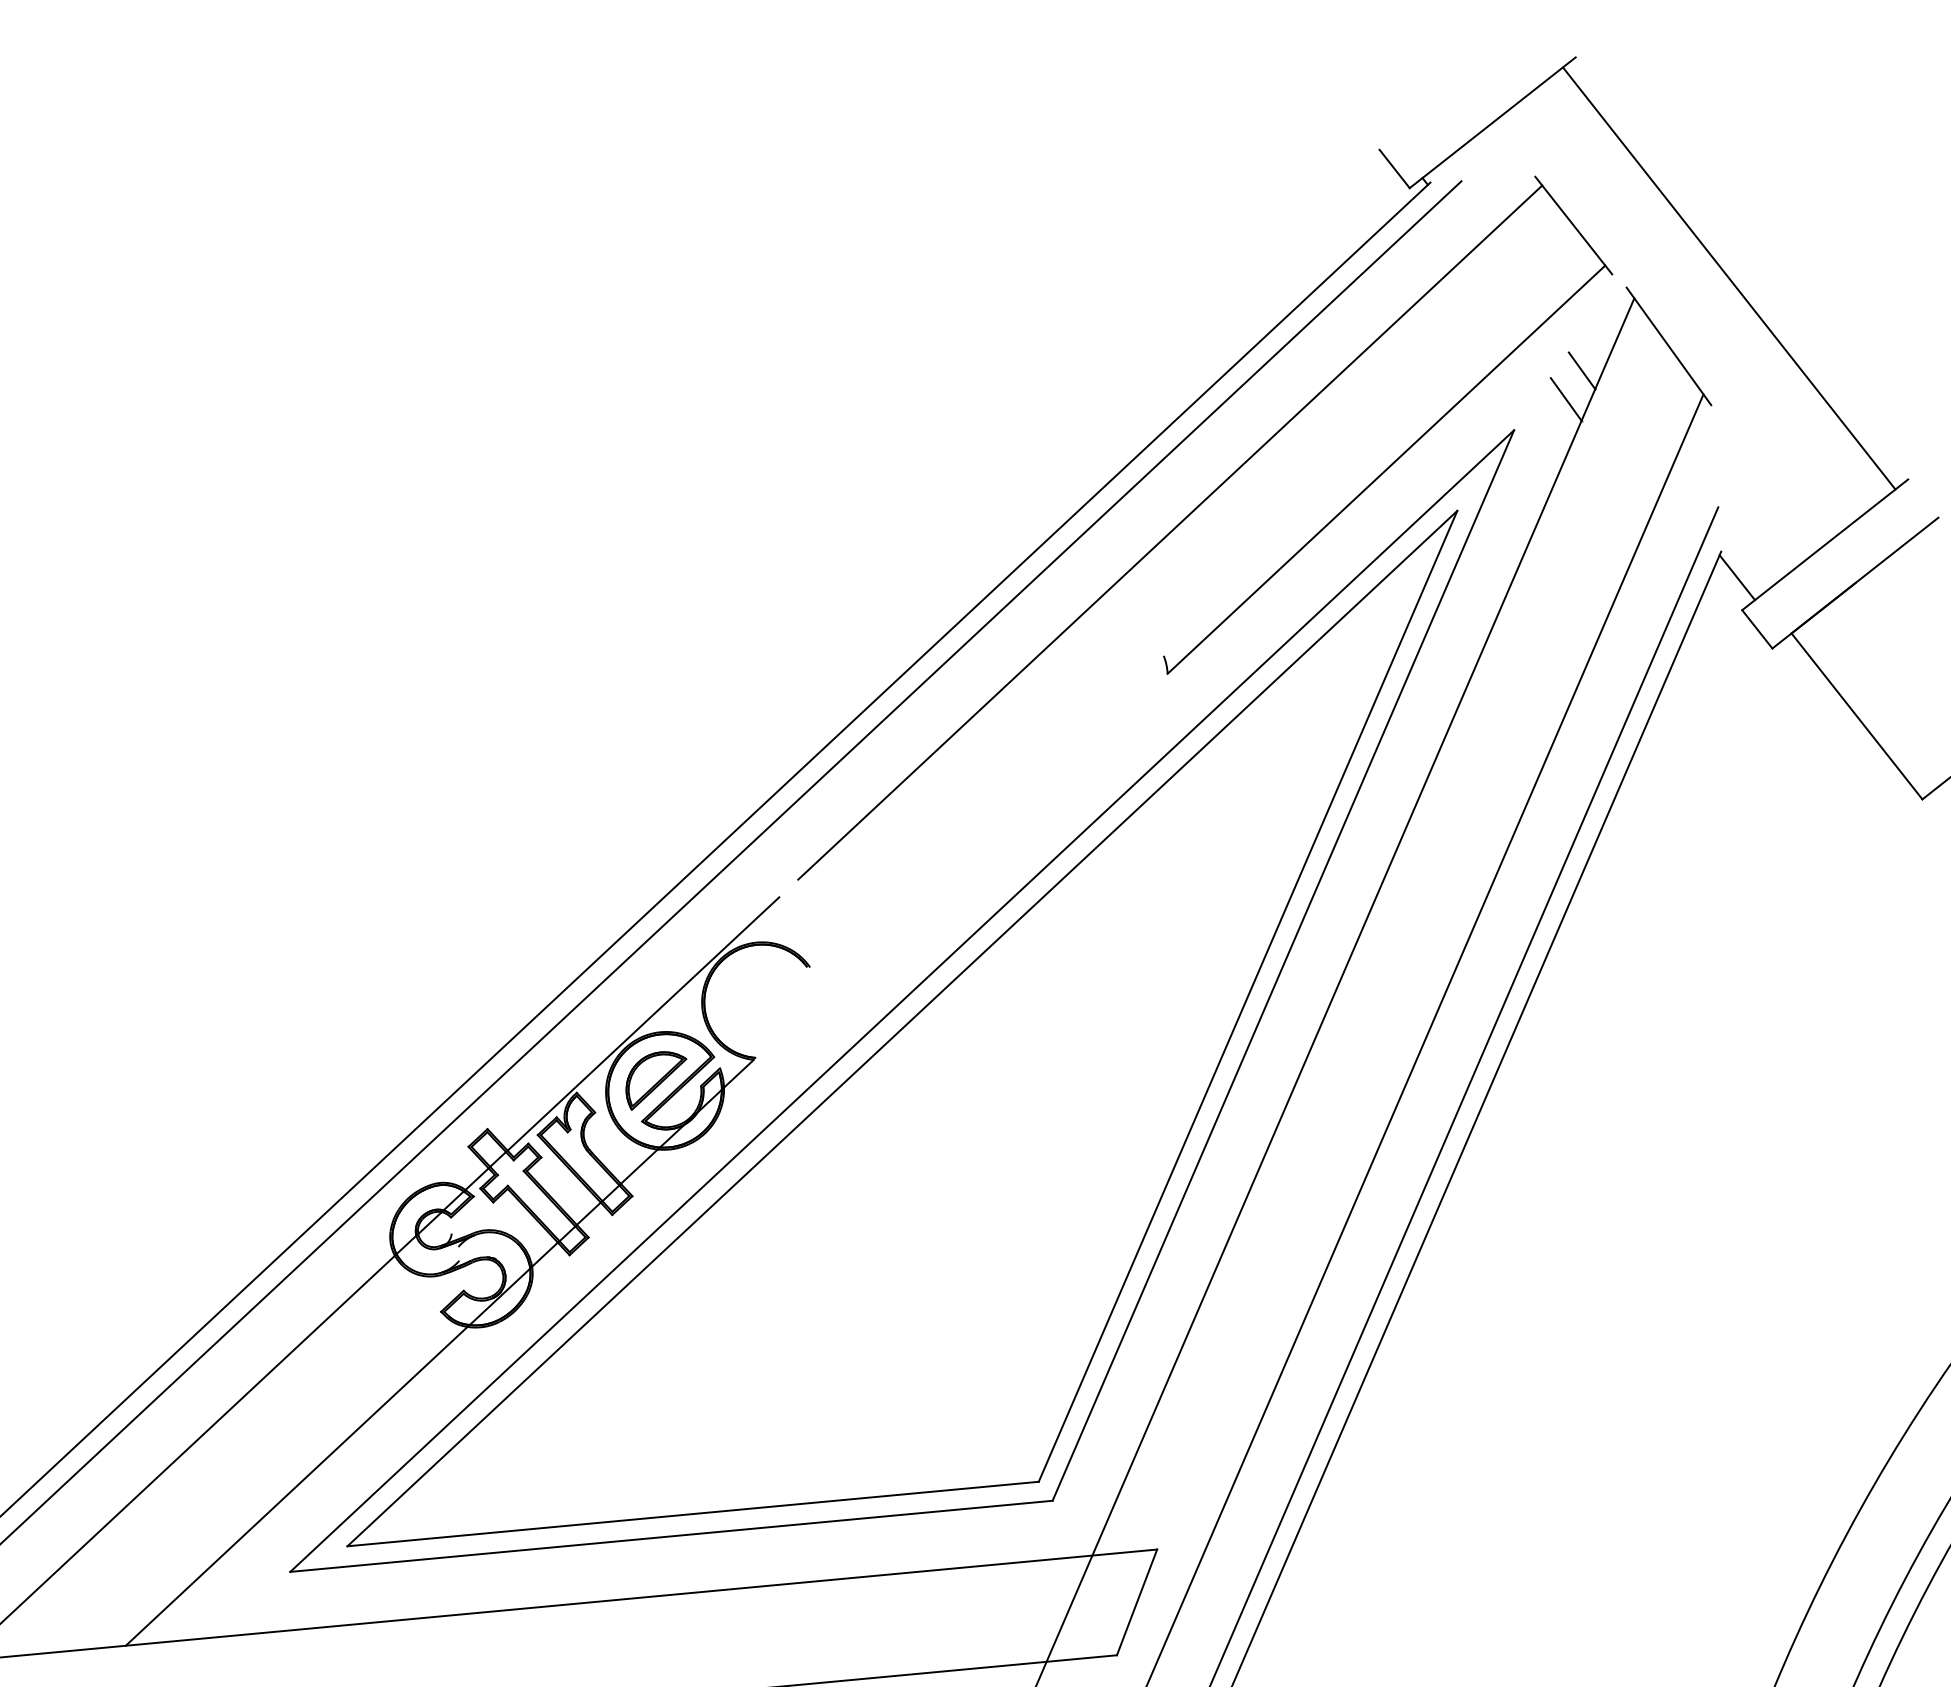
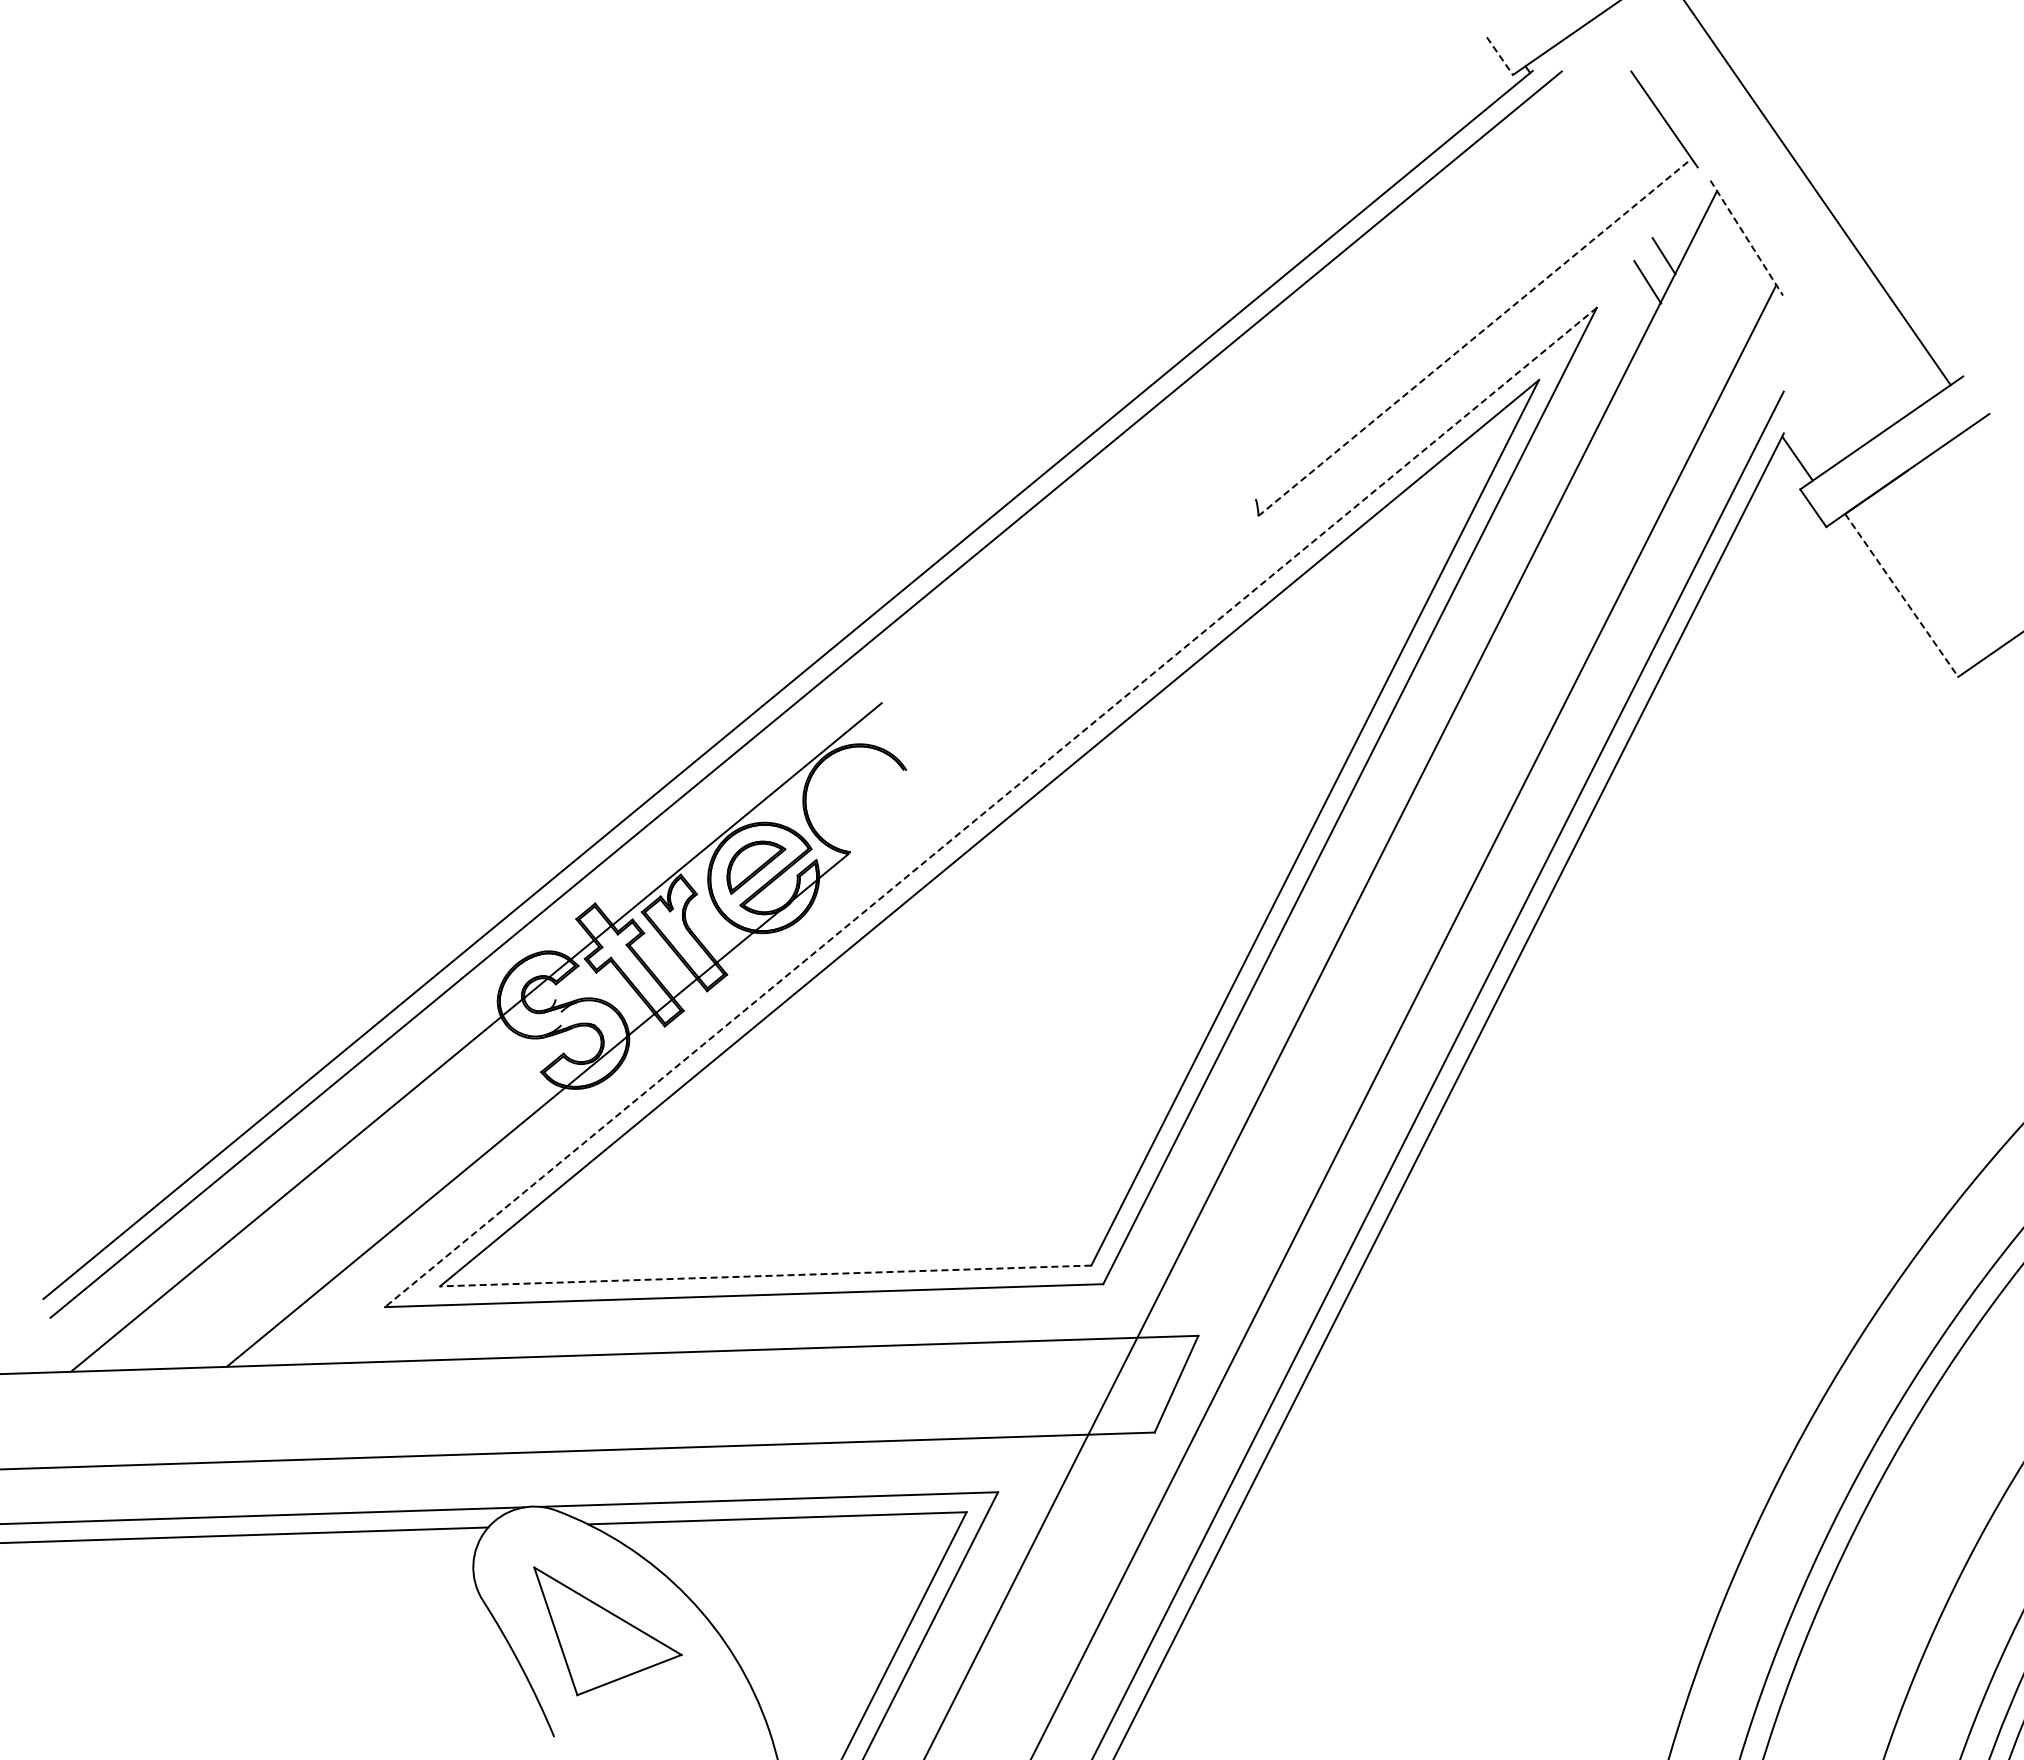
line: (1394, 169) -> (1499, 56), solid -> dashed
line: (1668, 346) -> (1746, 238), solid -> dashed
line: (1386, 469) -> (1475, 337), solid -> dashed
line: (1169, 532) -> (1268, 383), removed
line: (1857, 716) -> (1902, 595), solid -> dashed
line: (901, 1001) -> (990, 807), solid -> dashed
line: (692, 1513) -> (765, 1275), solid -> dashed

